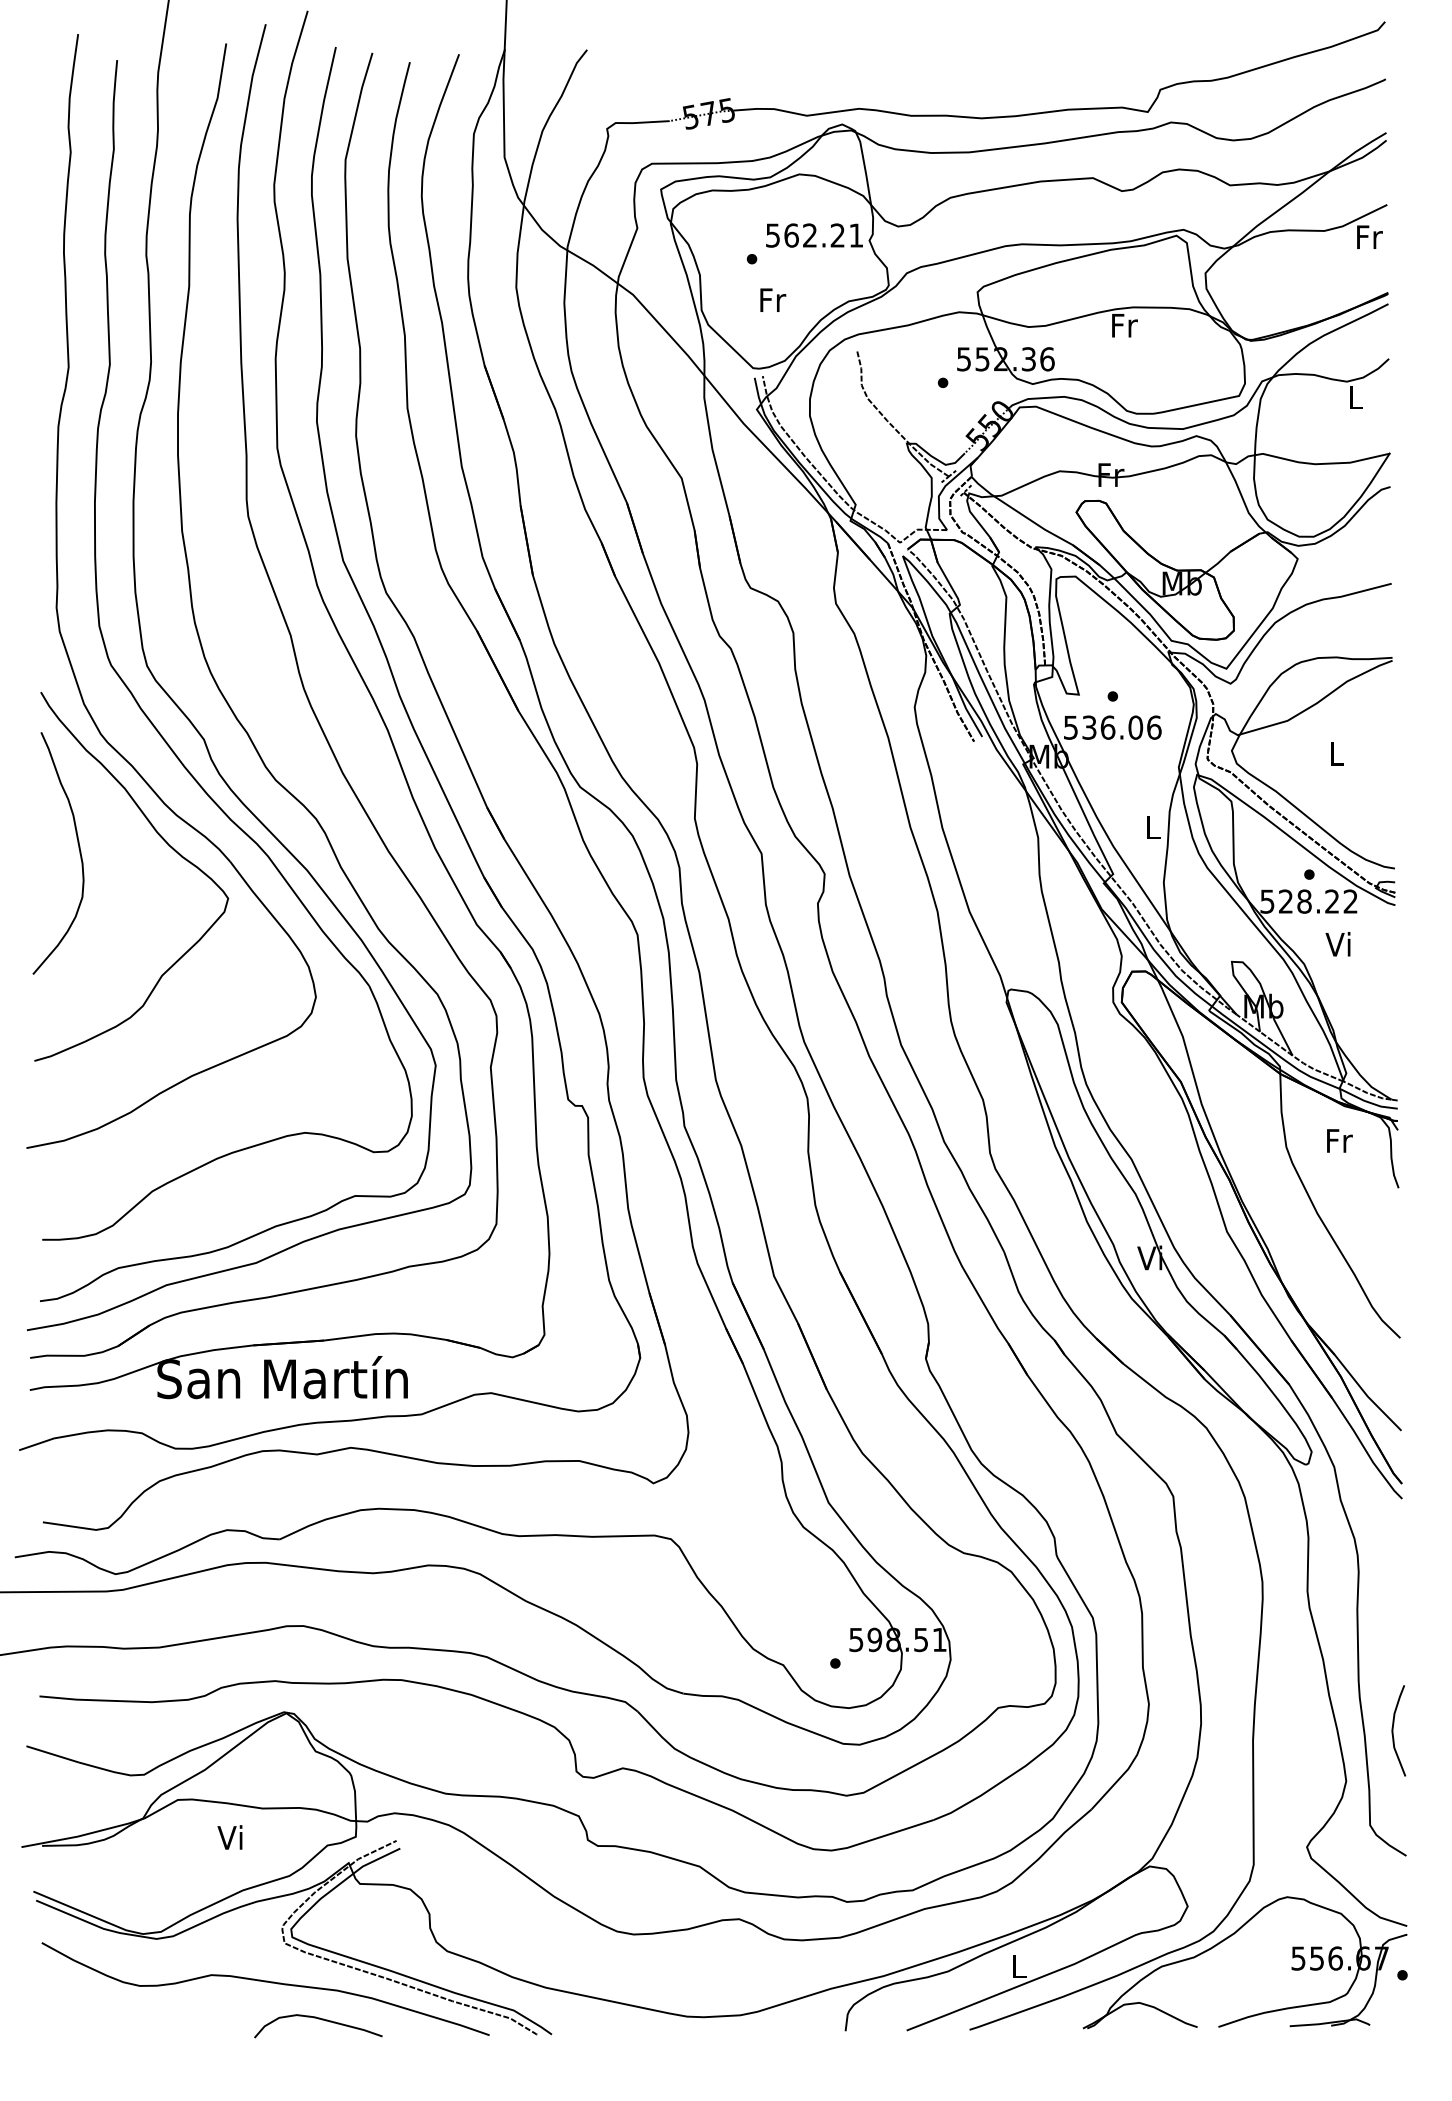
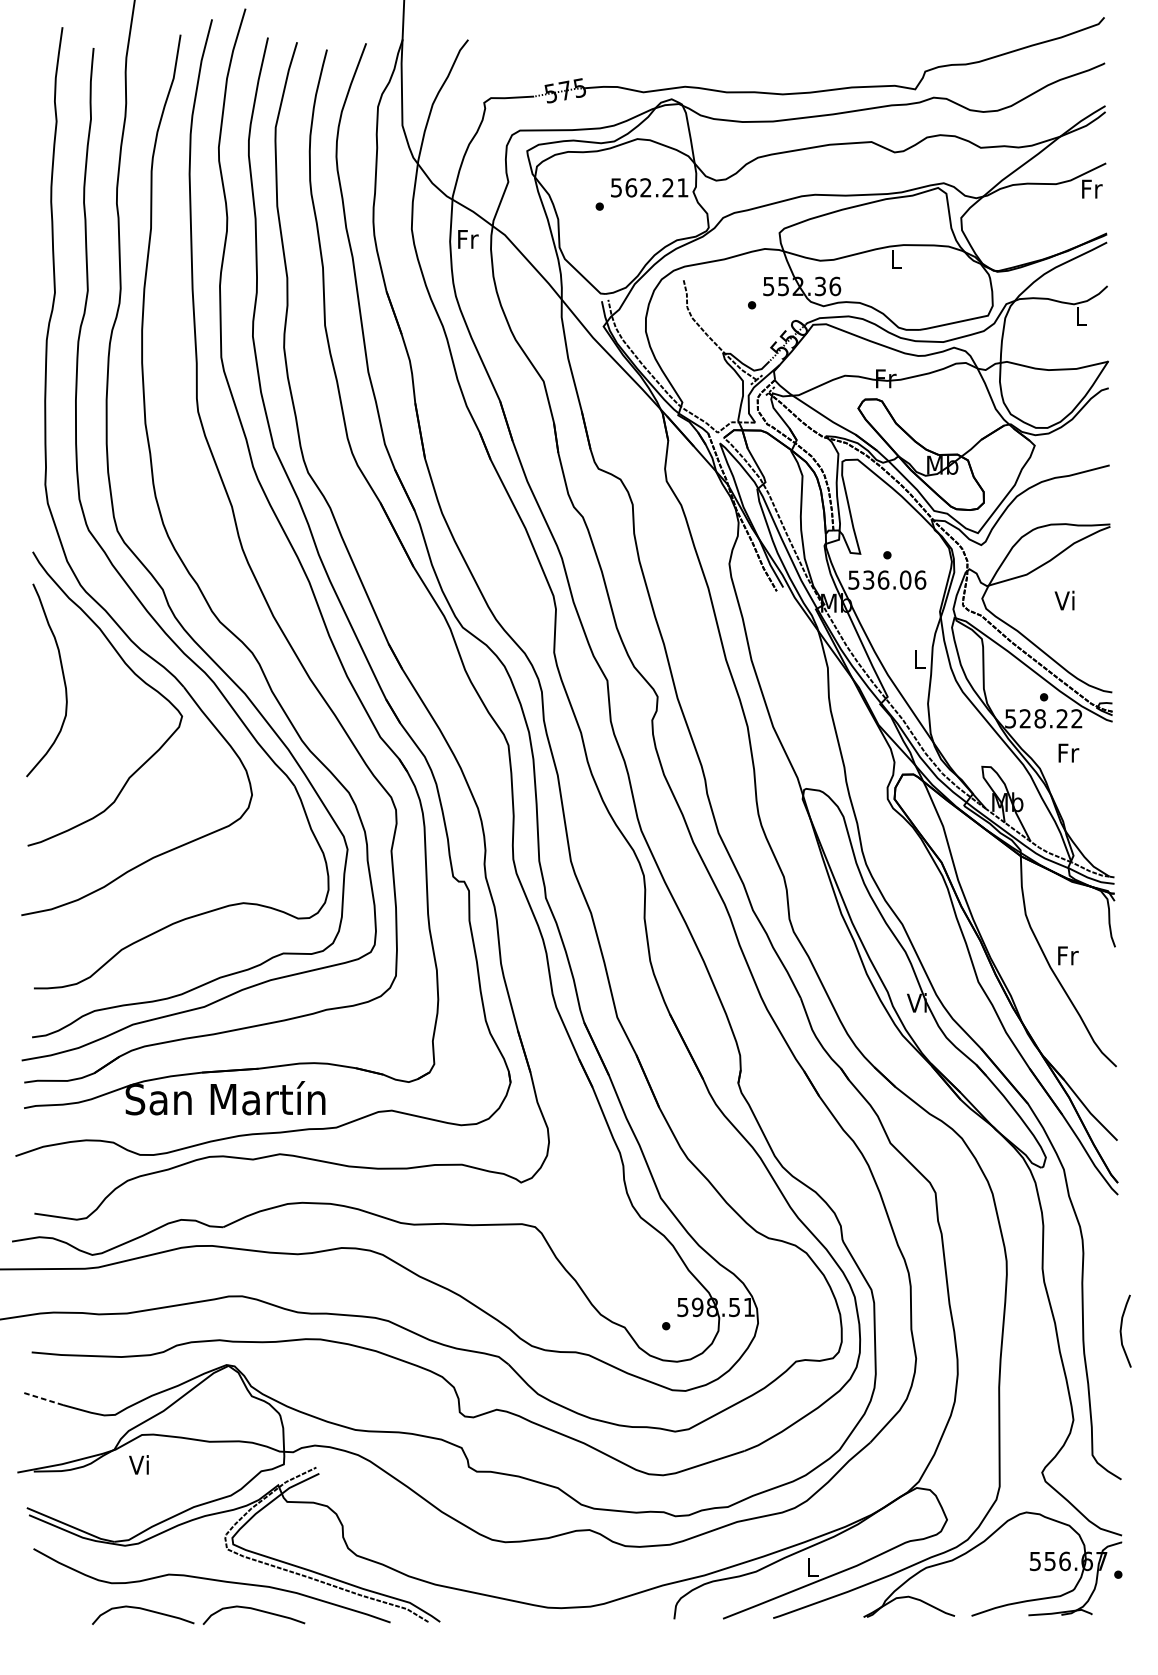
text: (773, 299) -> (468, 238), moved
text: (1124, 325) -> (896, 259), Fr -> L
text: (1334, 753) -> (1064, 600), L -> Vi
text: (1339, 944) -> (1068, 752), Vi -> Fr
text: (1339, 1140) -> (1068, 955), moved
curve: (1393, 1730) -> (1121, 1330), moved
line: (52, 1754) -> (42, 1398), solid -> dashed
text: (229, 1837) -> (138, 1464), moved
curve: (179, 2019) -> (143, 1609), added

